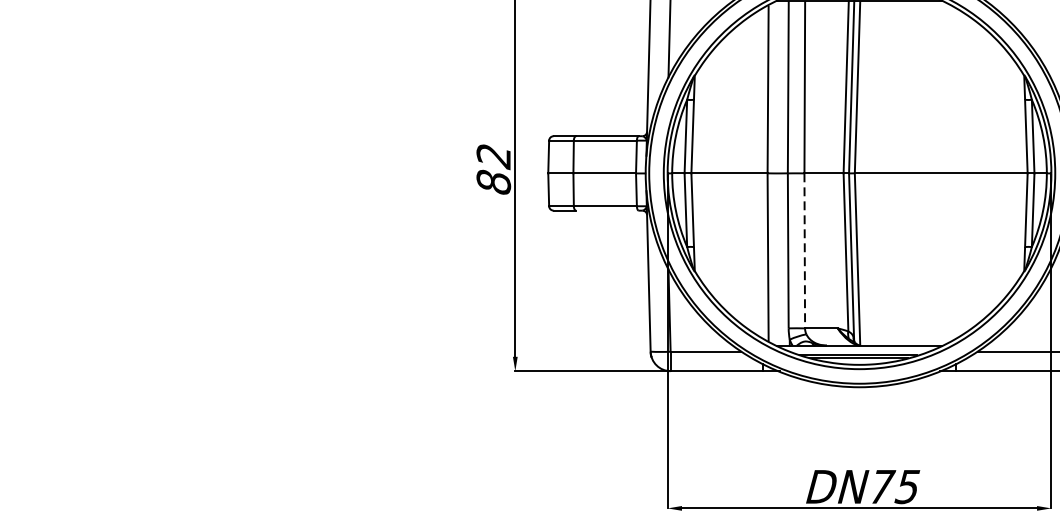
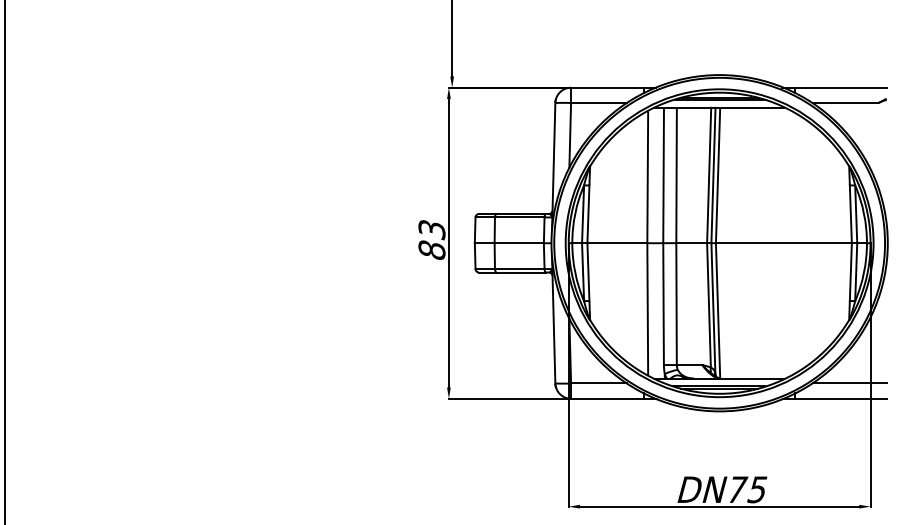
text: (493, 157) -> (431, 230), 82 -> 83
line: (607, 210) -> (521, 272), added
line: (804, 250) -> (676, 303), dashed -> solid

